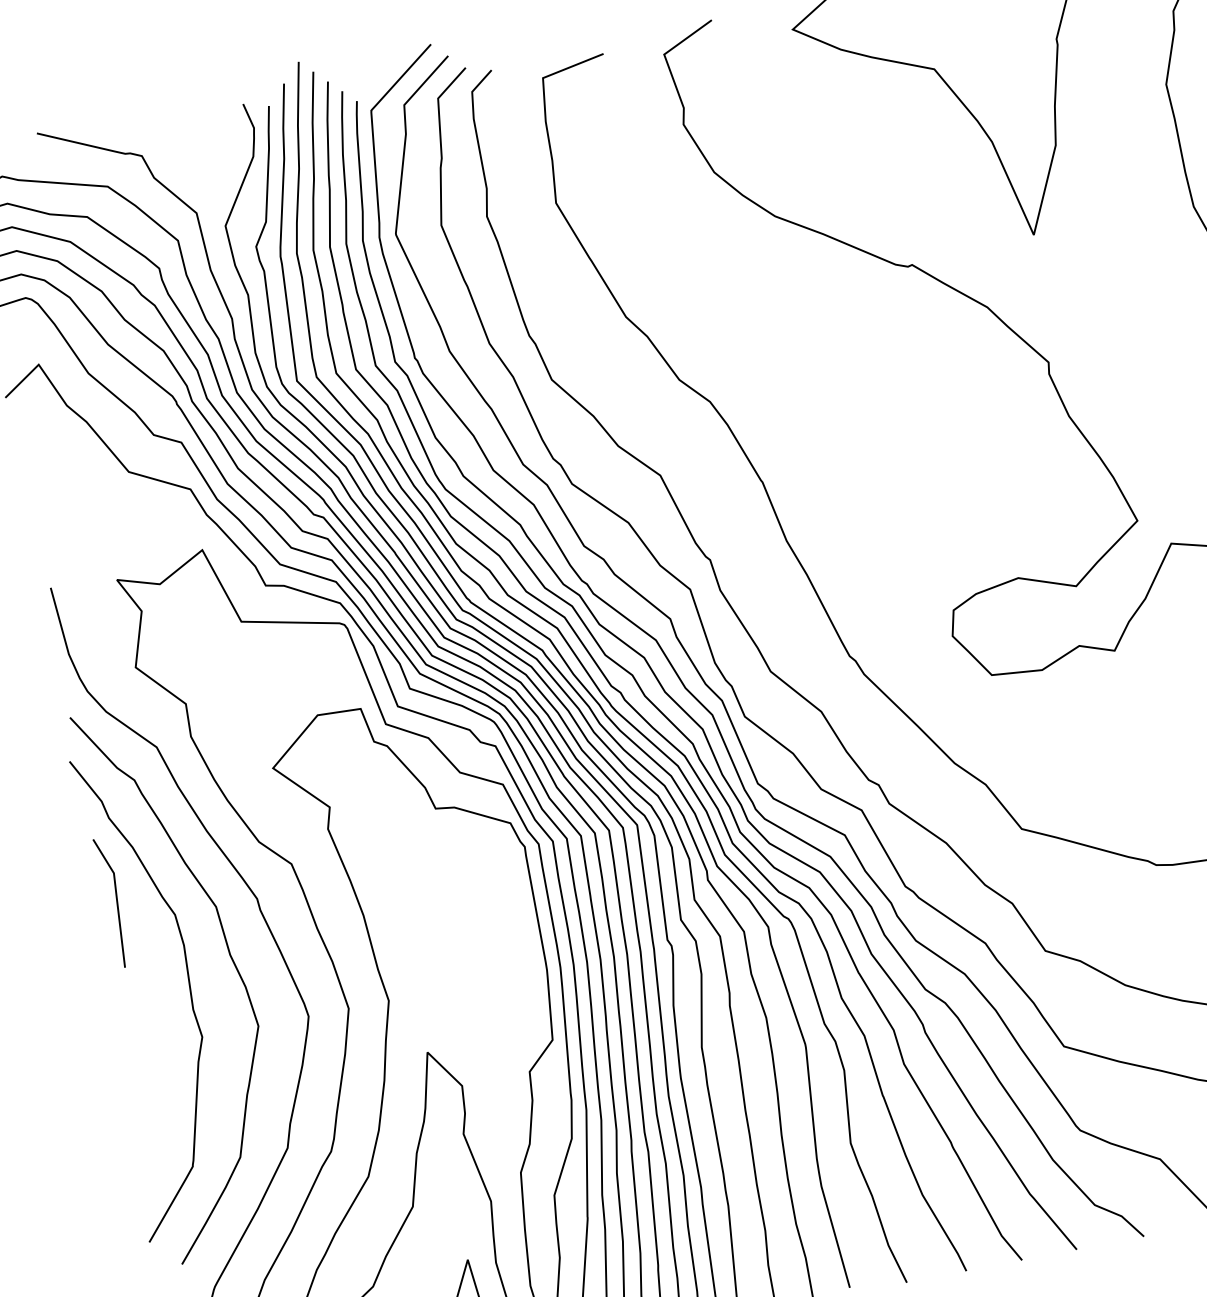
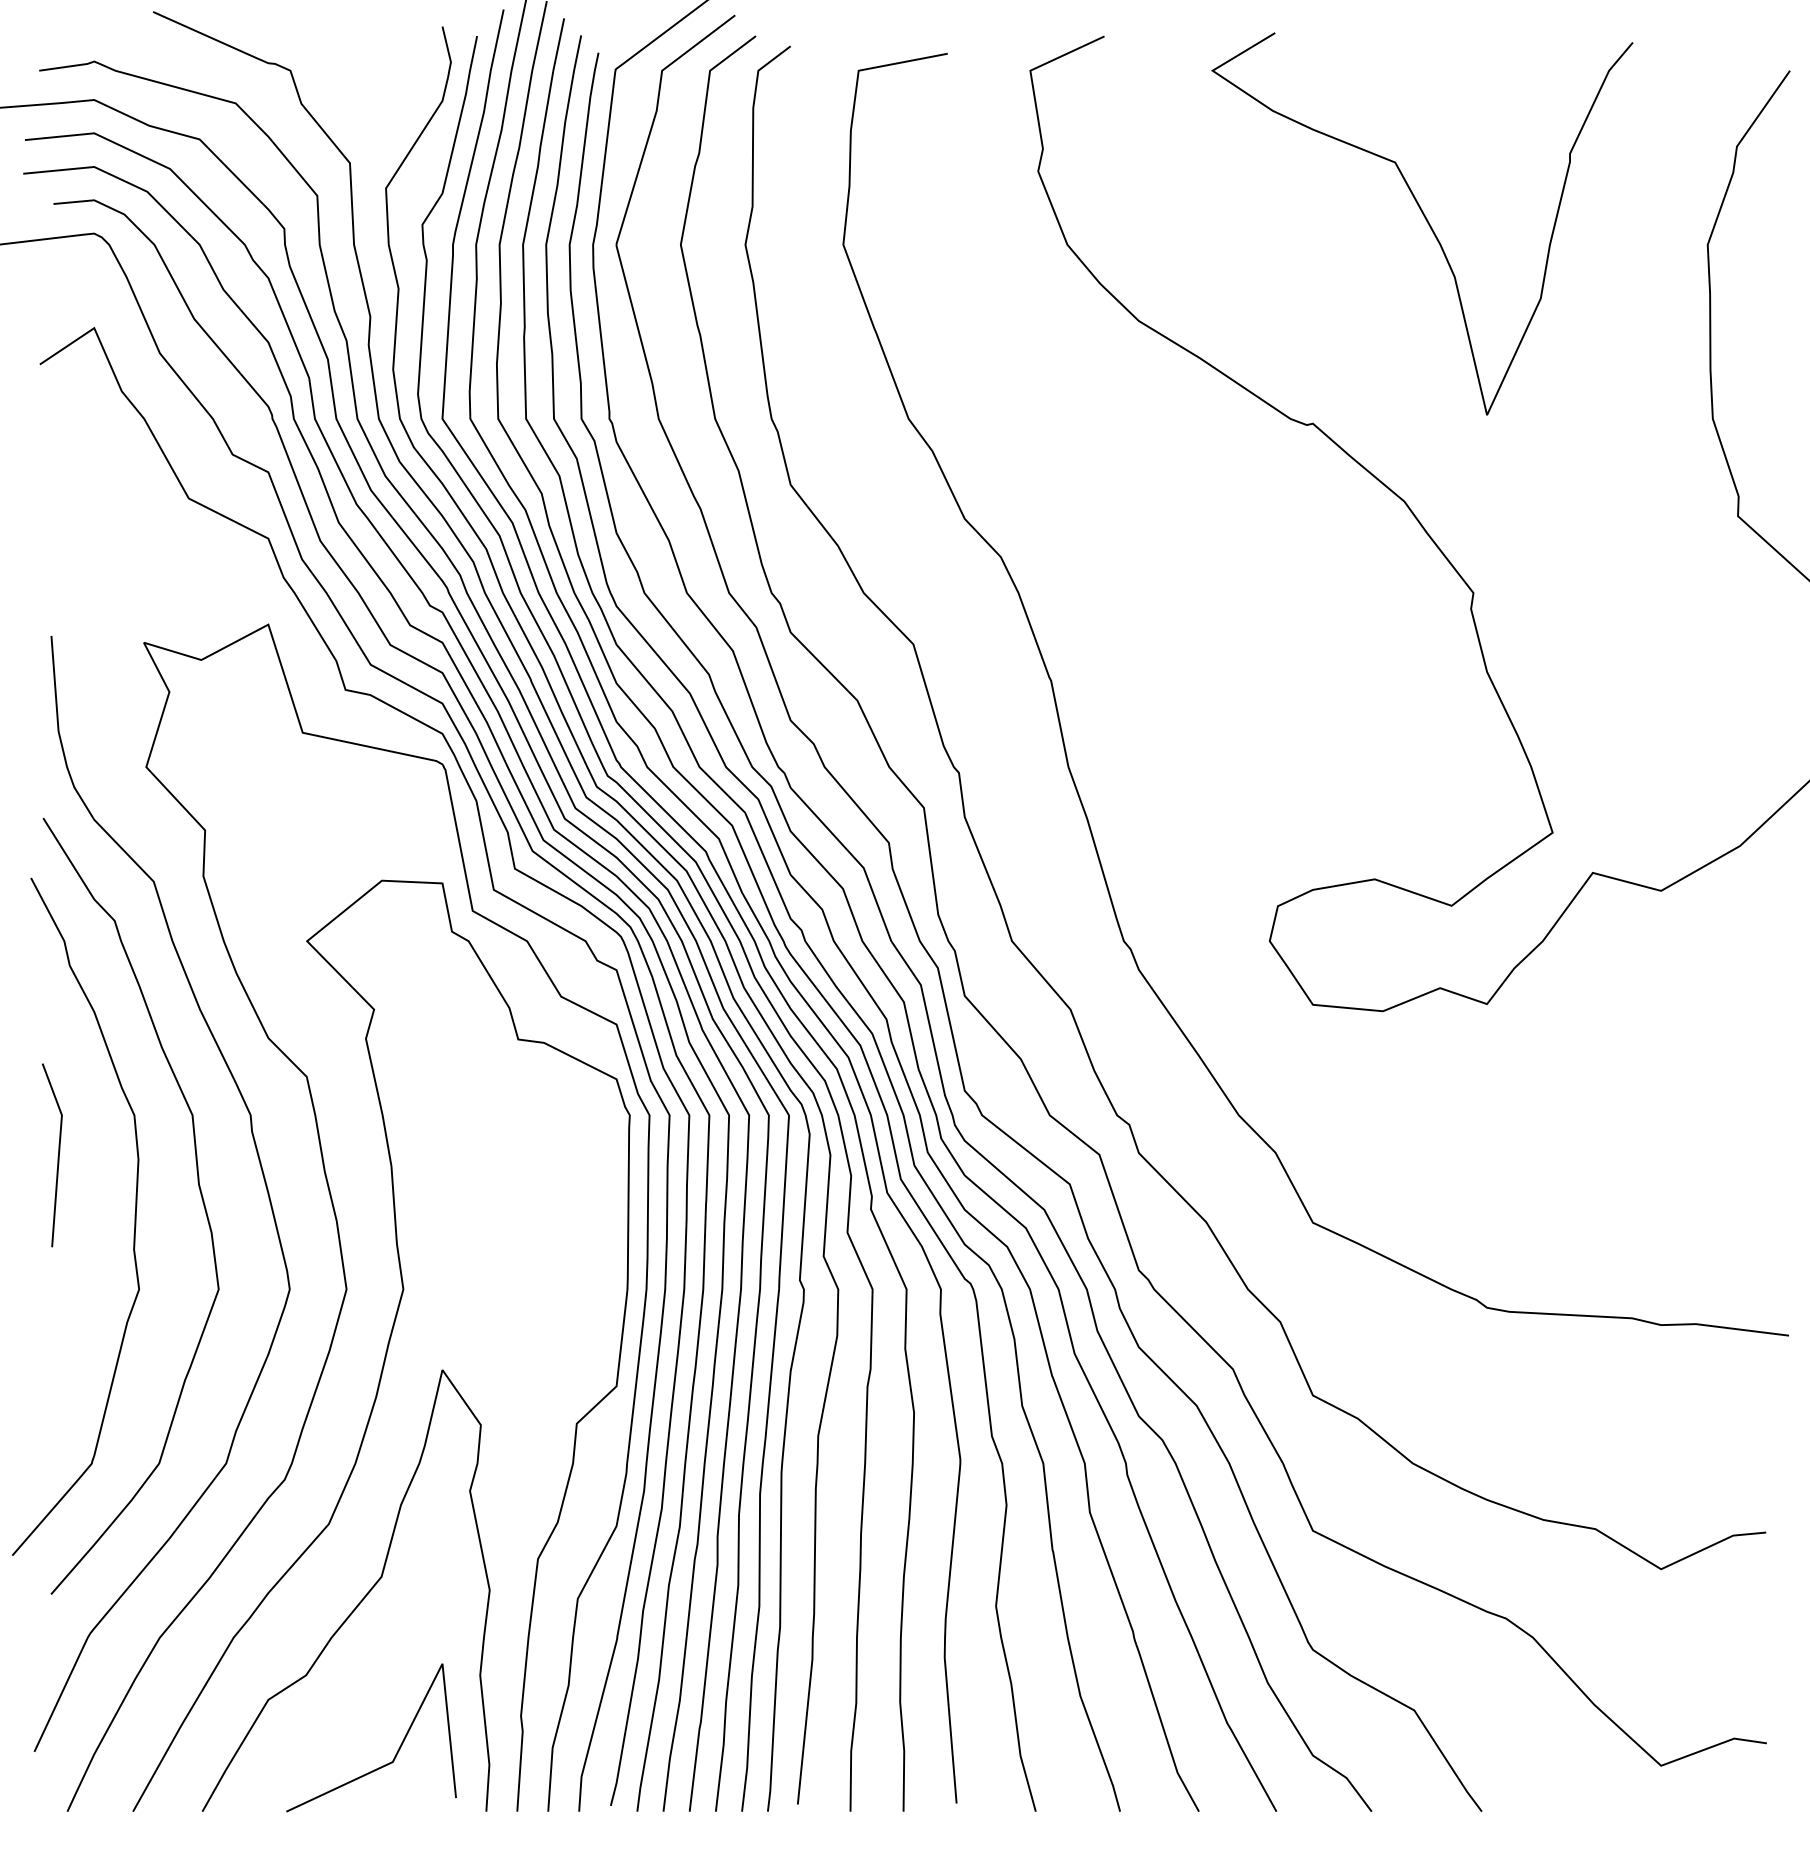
line: (116, 902) -> (57, 1156), moved

